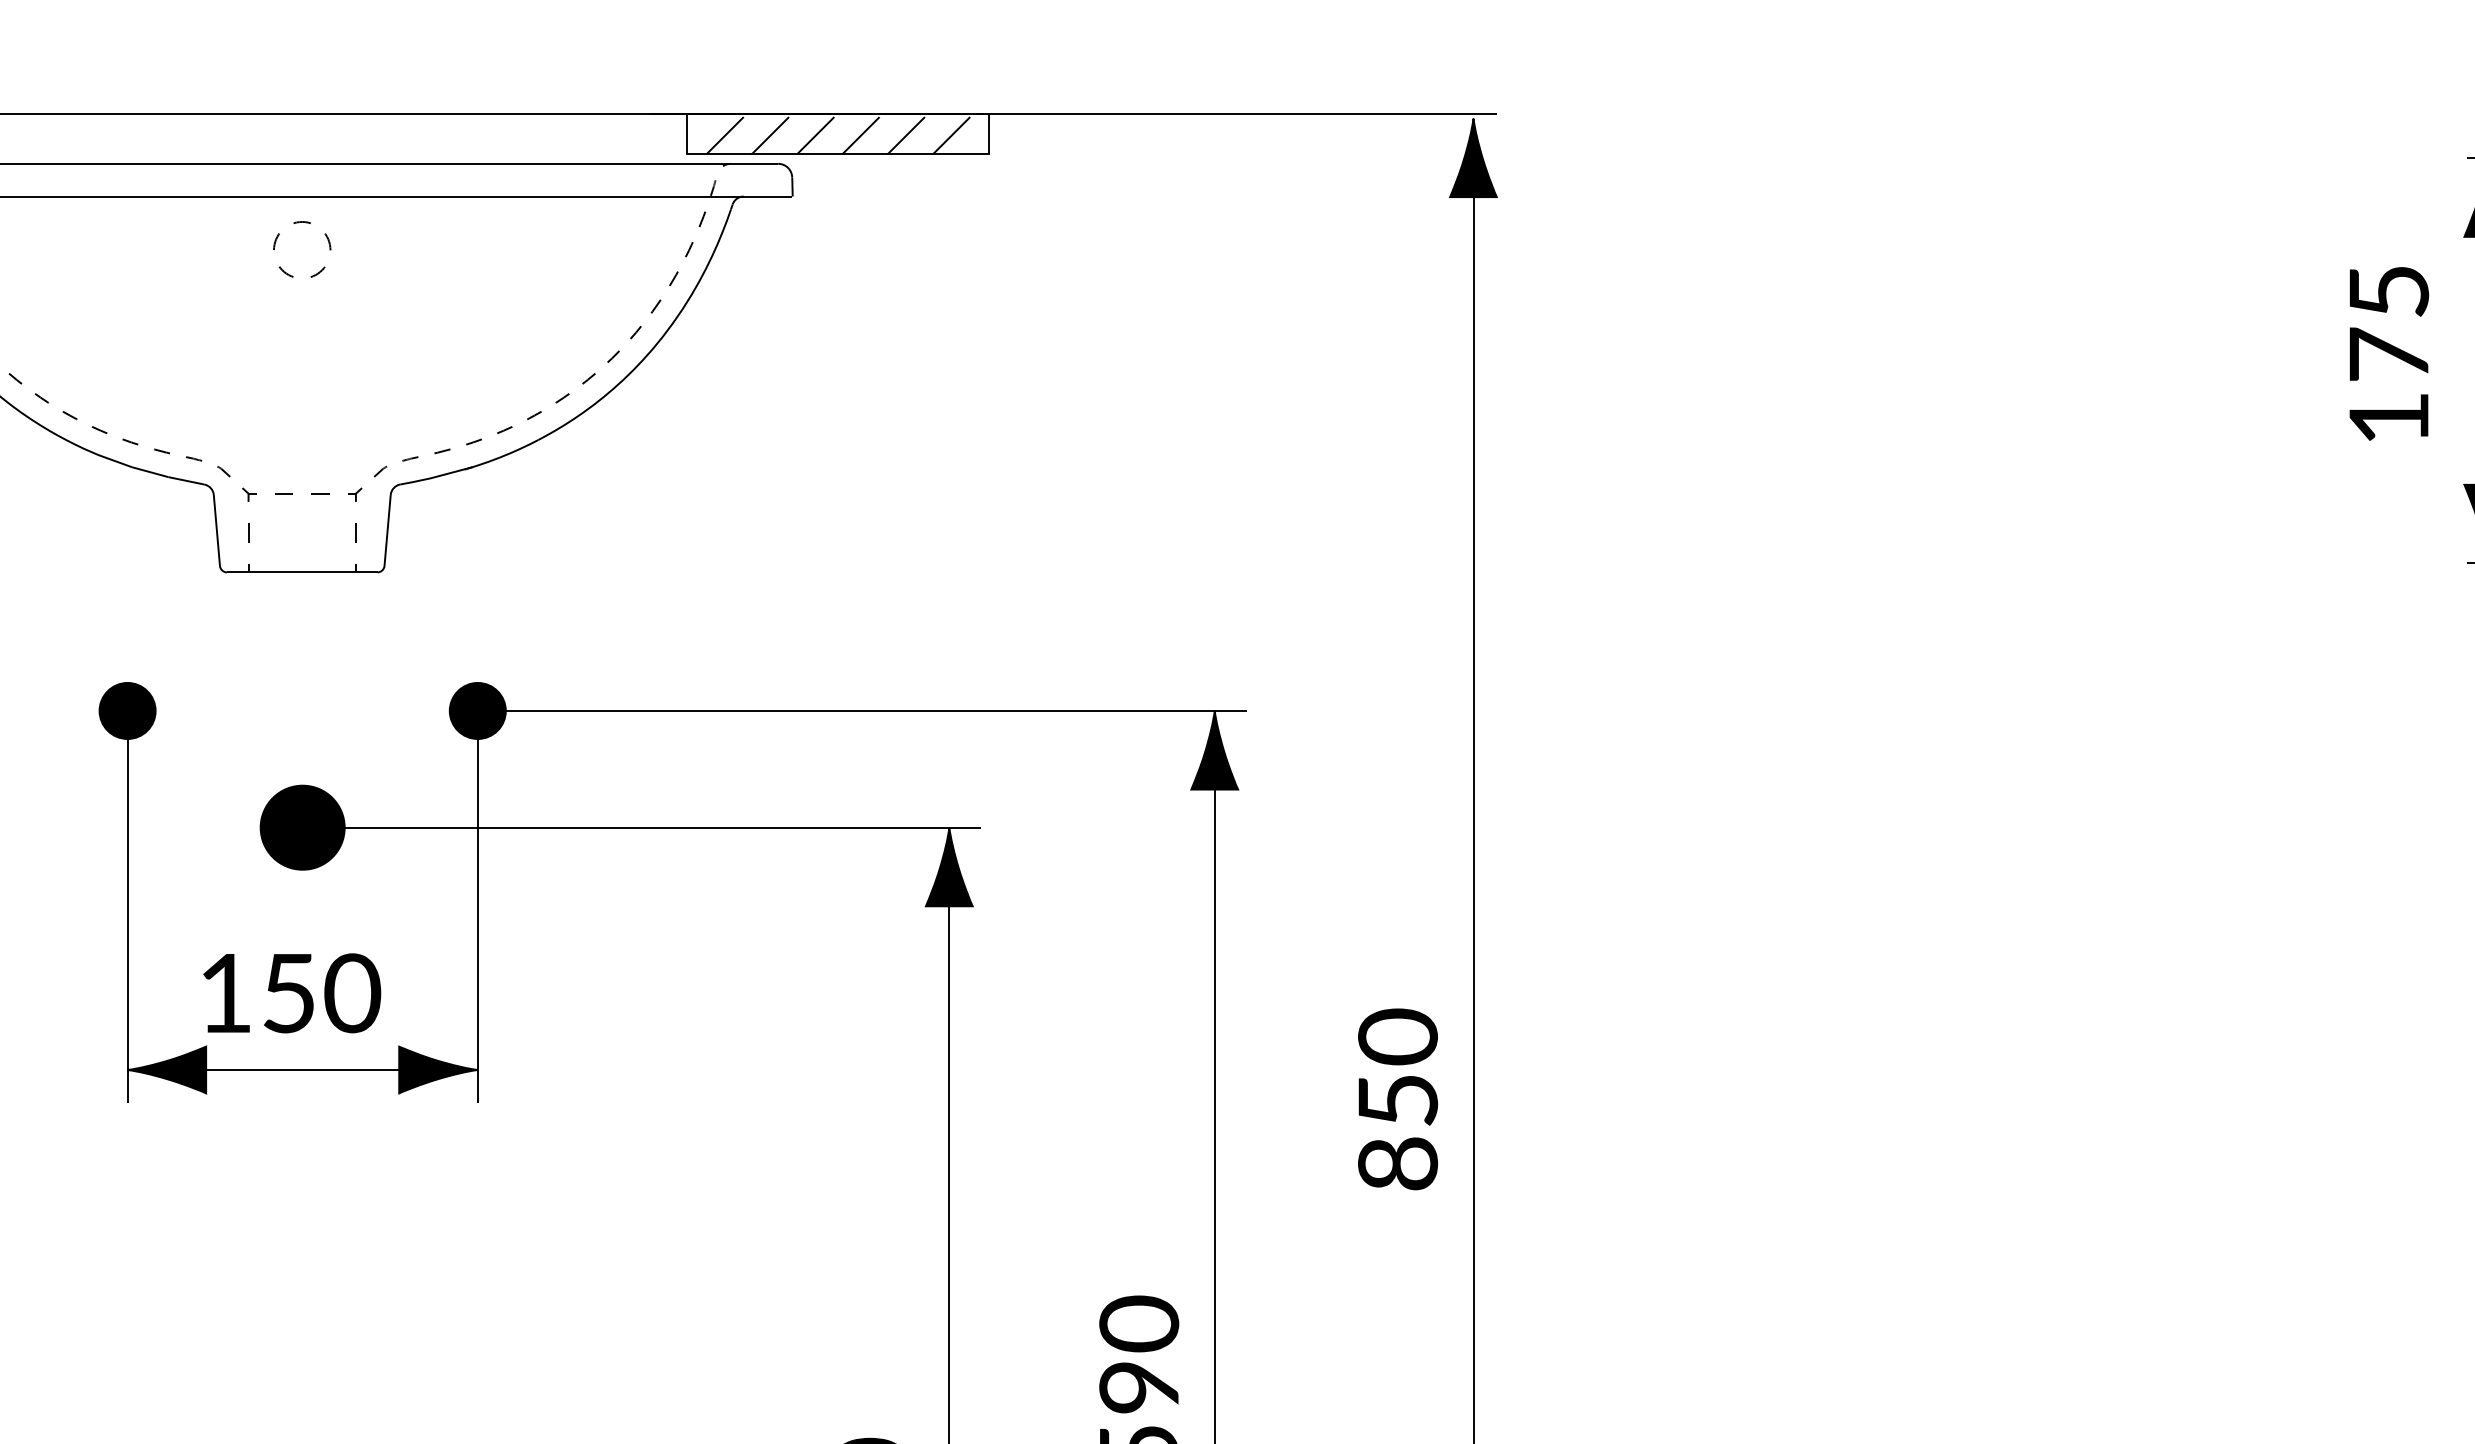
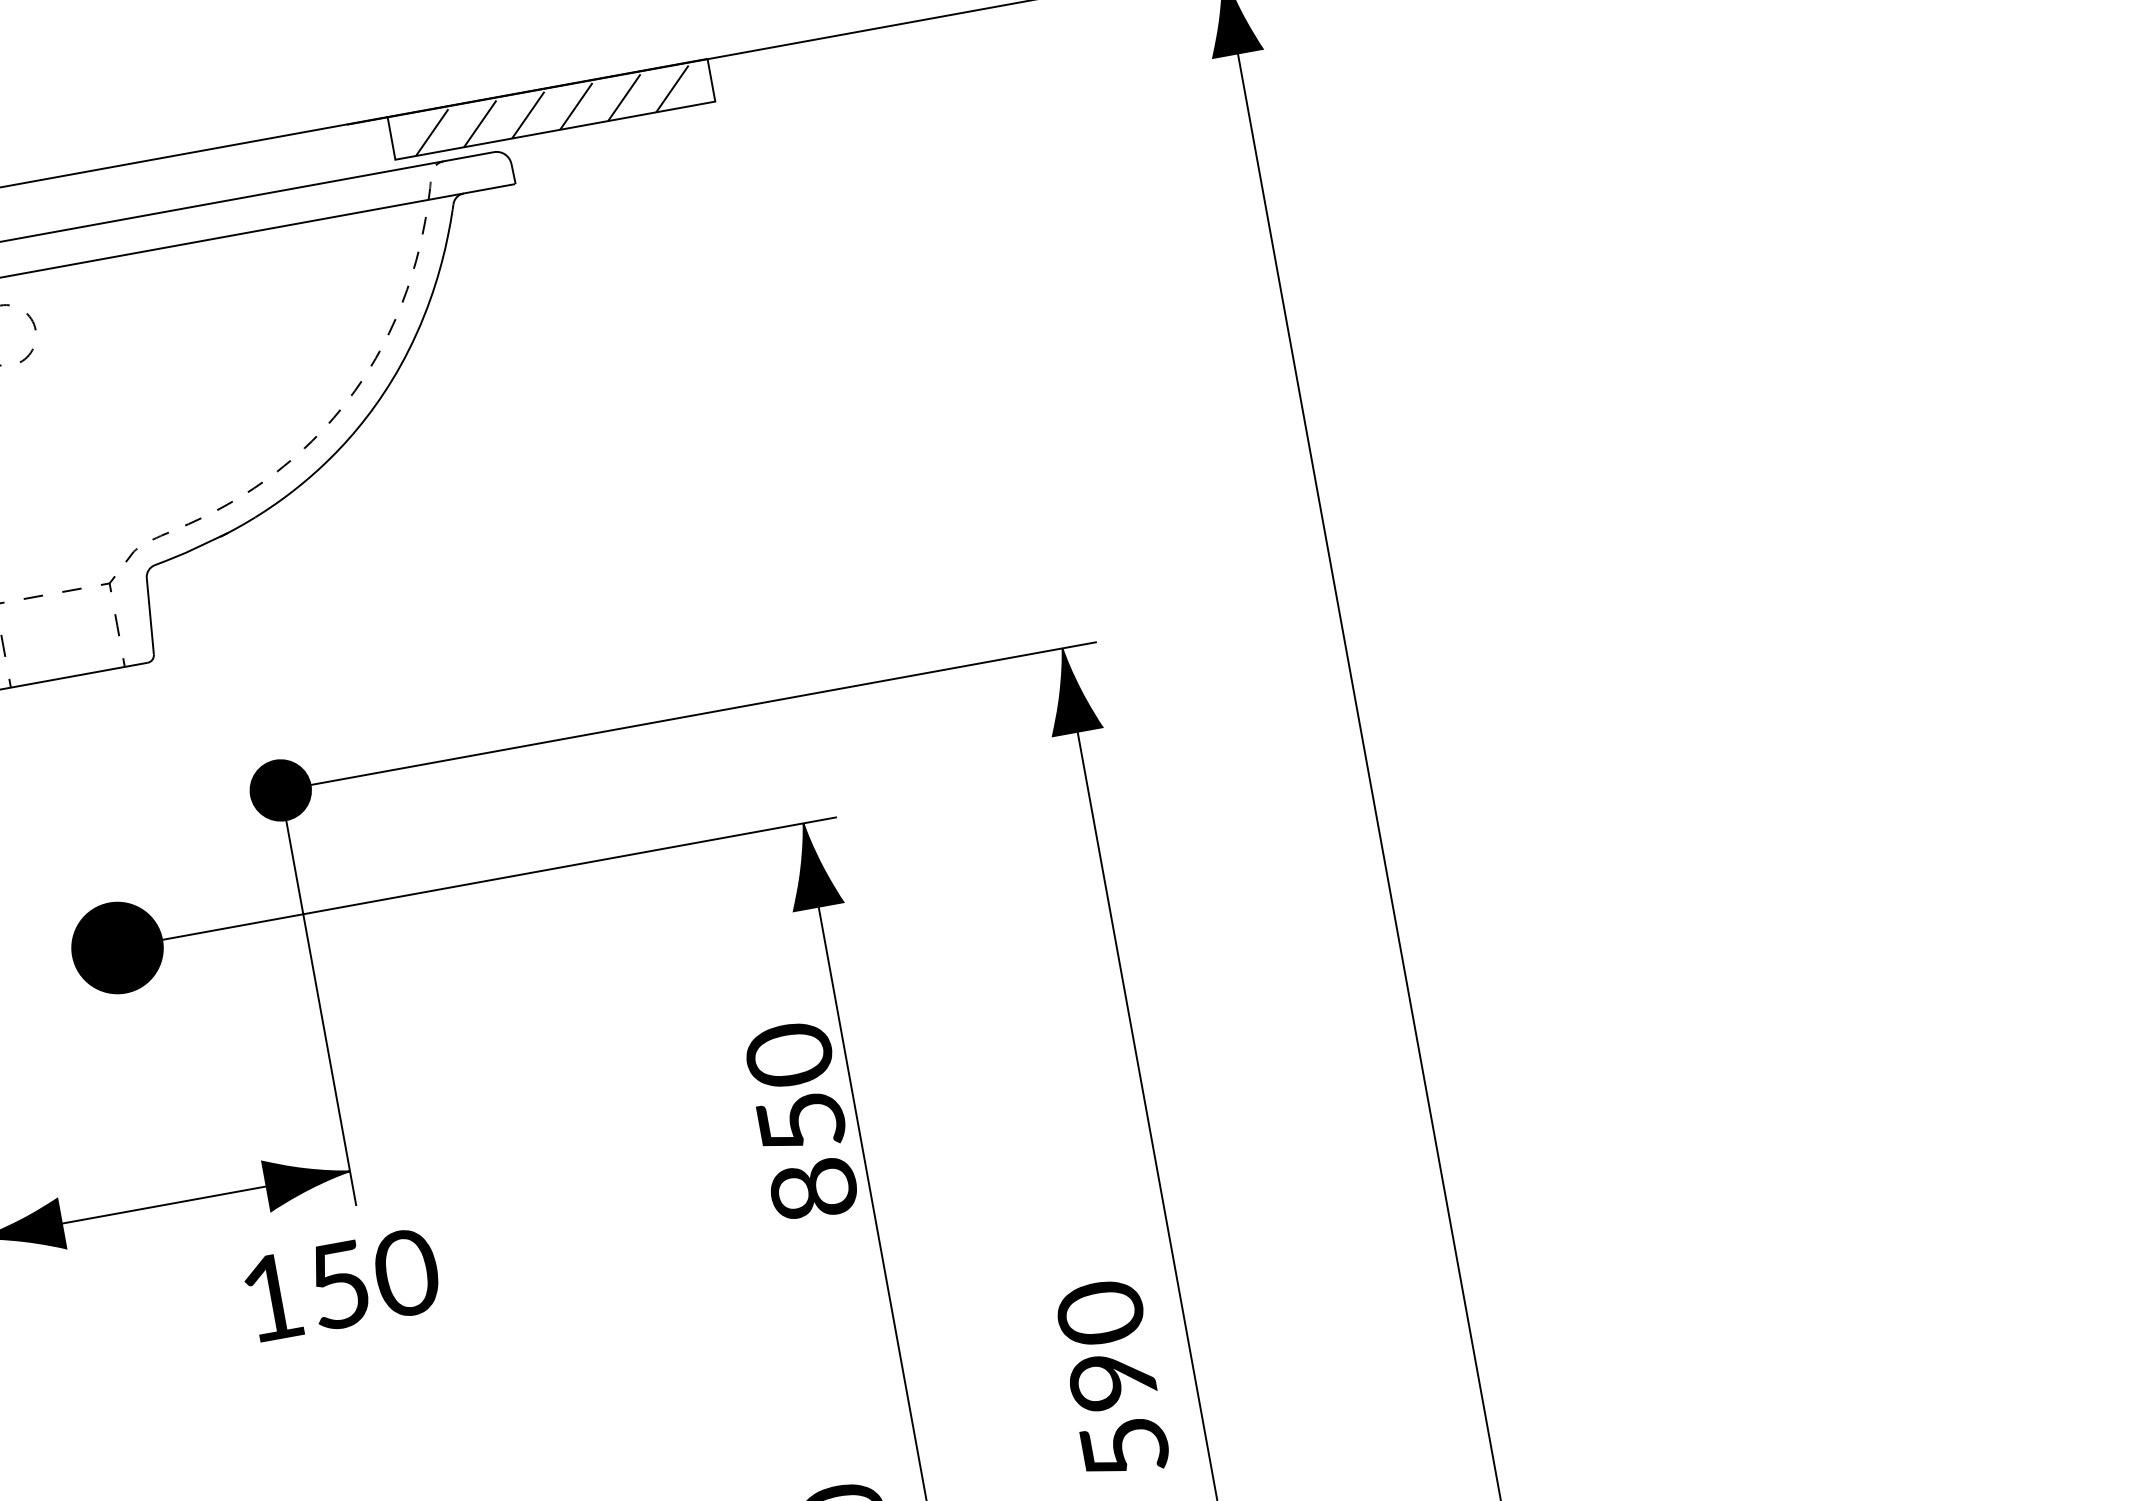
text: (292, 993) -> (342, 1284), moved
text: (1398, 1099) -> (801, 1121), moved

